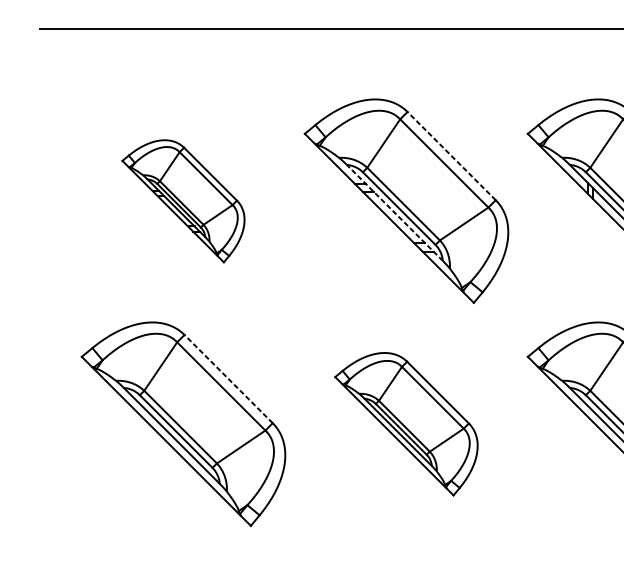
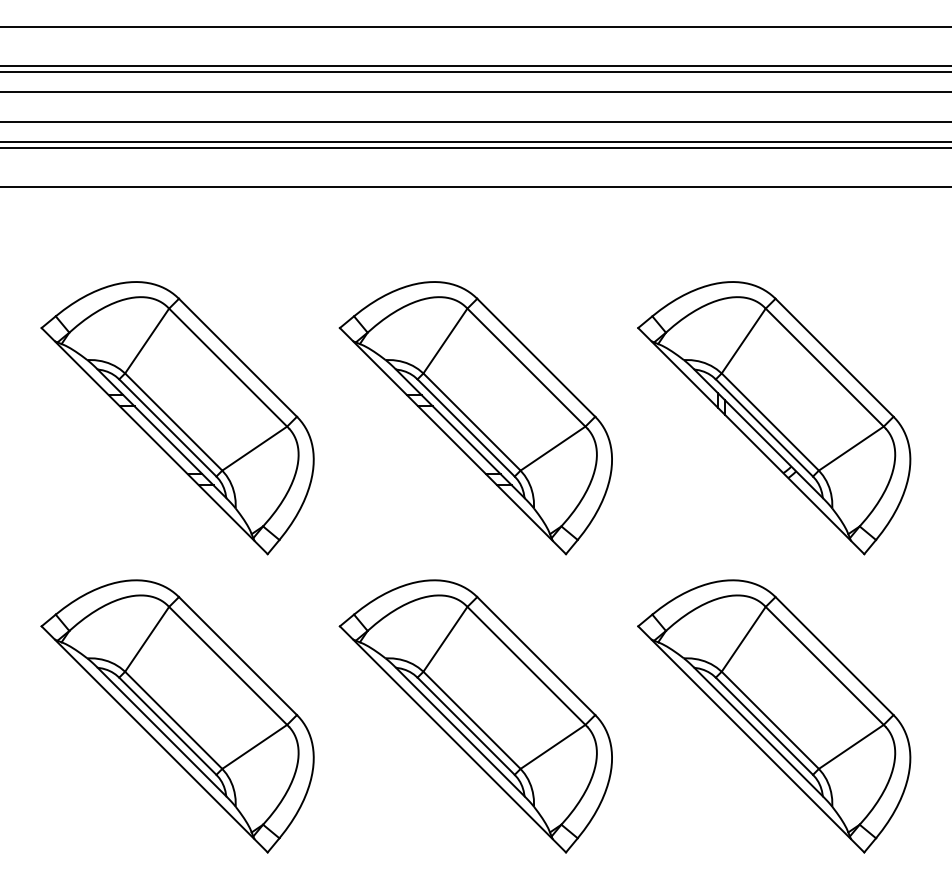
line: (451, 155) -> (535, 357), dashed -> solid
part: (183, 201) -> (177, 418), size x1.67
line: (395, 212) -> (460, 433), dashed -> solid
line: (228, 378) -> (237, 655), dashed -> solid
part: (406, 424) -> (475, 716), size x1.43

